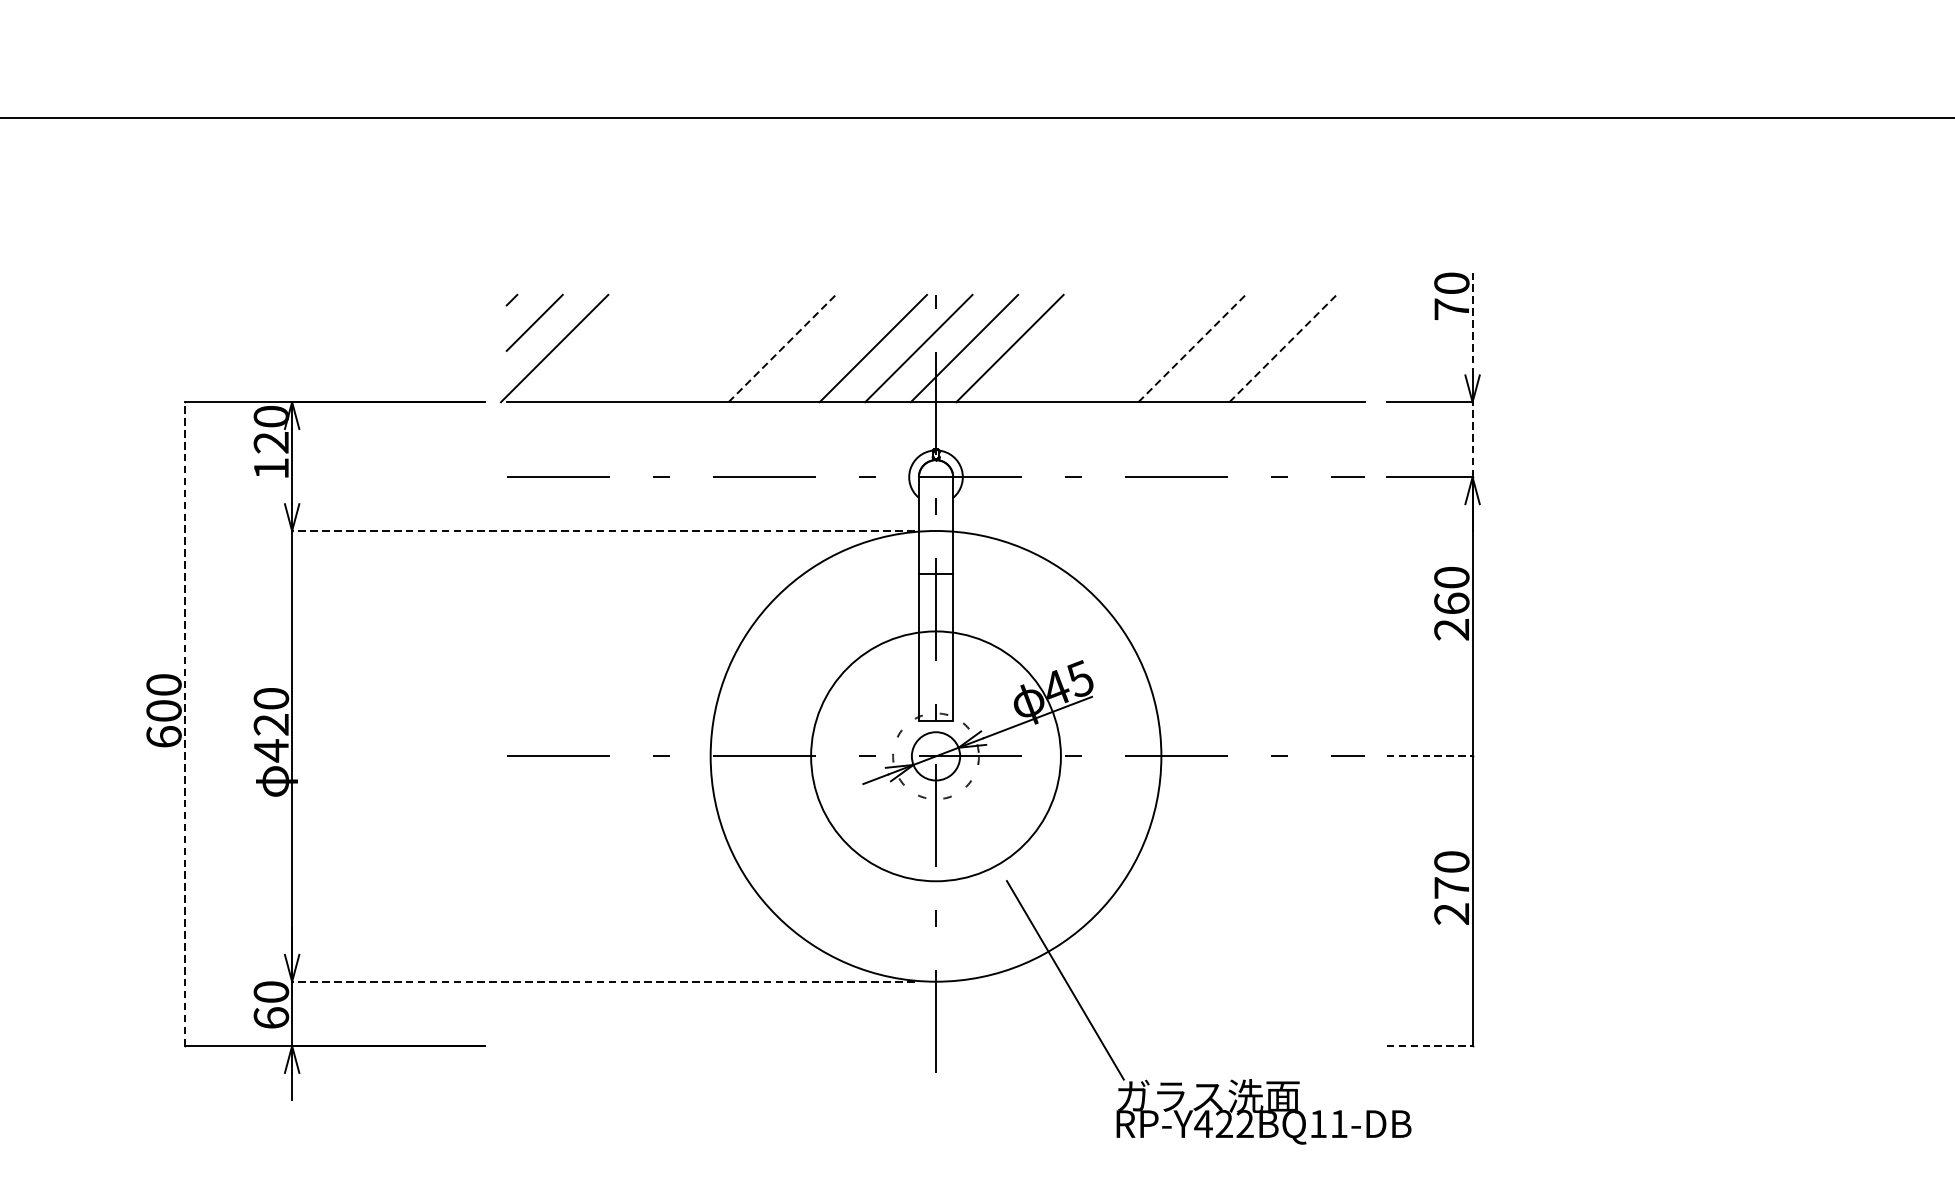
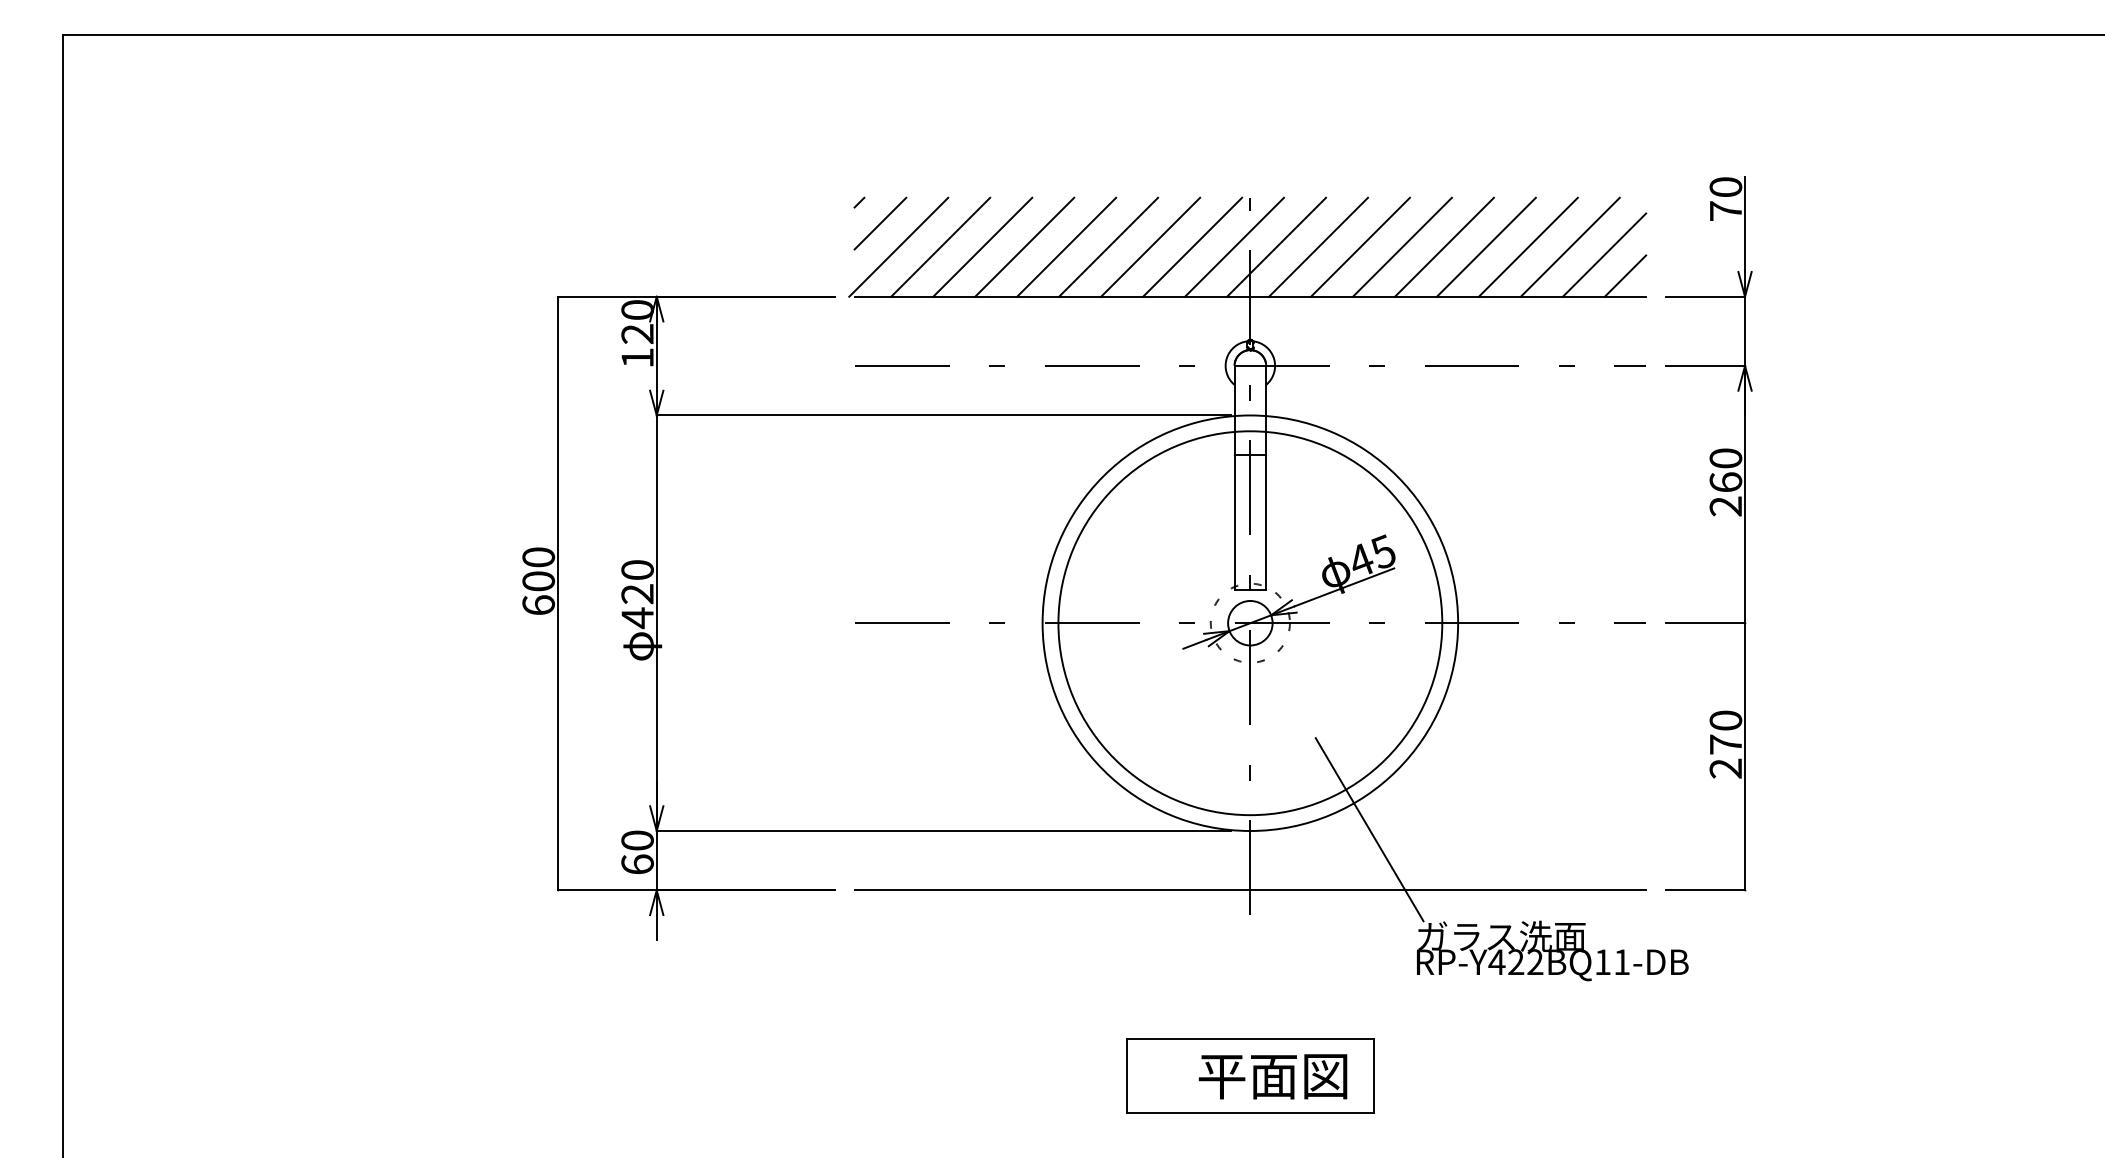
line: (1473, 323) -> (1745, 224), dashed -> solid
line: (599, 347) -> (940, 246), added
line: (645, 347) -> (982, 246), added
line: (691, 347) -> (1024, 246), added
line: (736, 347) -> (1066, 246), added
line: (827, 347) -> (1150, 246), added
line: (1055, 347) -> (1360, 246), added
line: (1099, 347) -> (1401, 246), added
line: (1146, 347) -> (1444, 246), added
line: (1236, 347) -> (1527, 246), added
line: (782, 348) -> (1108, 247), dashed -> solid
line: (1192, 348) -> (1486, 247), dashed -> solid
line: (1283, 348) -> (1570, 247), dashed -> solid
line: (1320, 356) -> (1604, 254), added
line: (1342, 379) -> (1625, 275), added
line: (1473, 439) -> (1745, 331), dashed -> solid
line: (603, 531) -> (943, 415), dashed -> solid
line: (184, 724) -> (557, 593), dashed -> solid
circle: (936, 756) -> (1250, 623), size x1.67
line: (1429, 756) -> (1705, 623), dashed -> solid
line: (603, 982) -> (943, 831), dashed -> solid
line: (936, 1046) -> (1250, 890), added
line: (1429, 1046) -> (1705, 890), dashed -> solid

